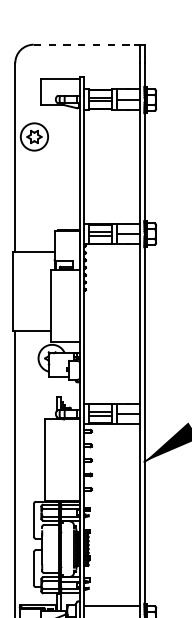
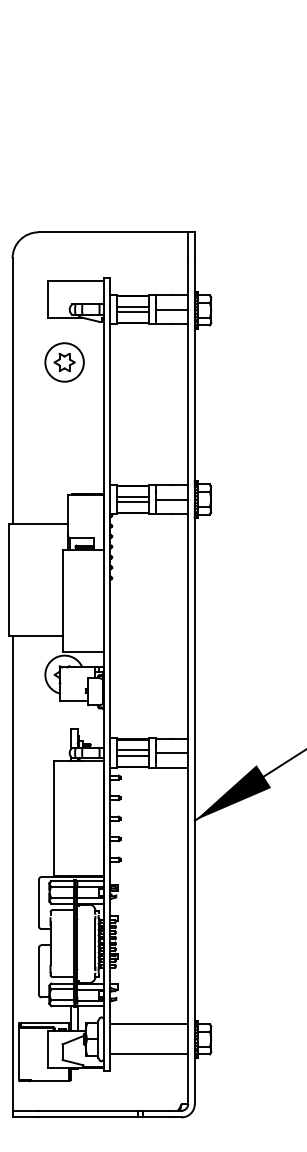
line: (84, 44) -> (110, 232), dashed -> solid
part: (34, 137) -> (64, 362), moved

